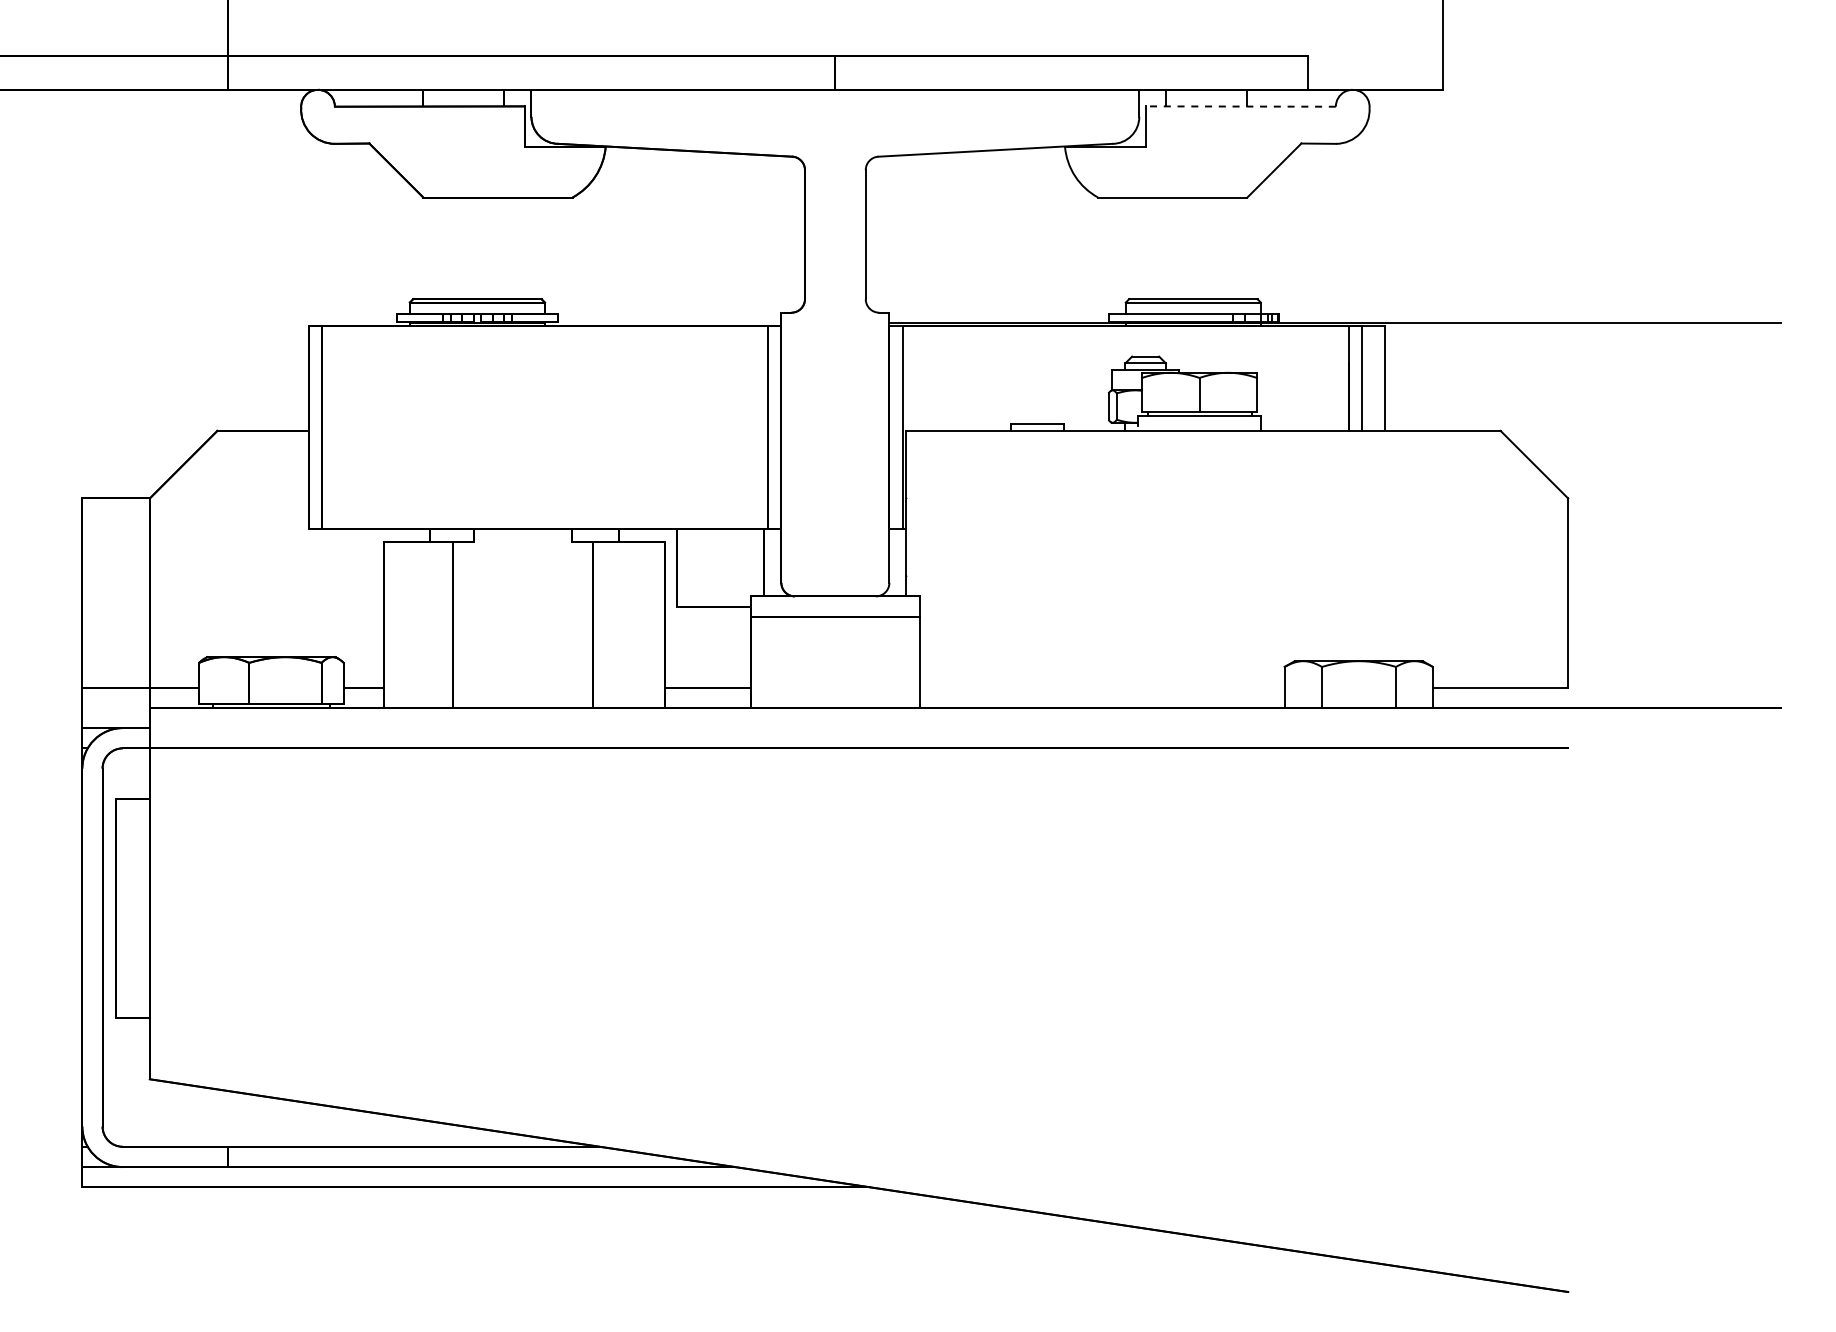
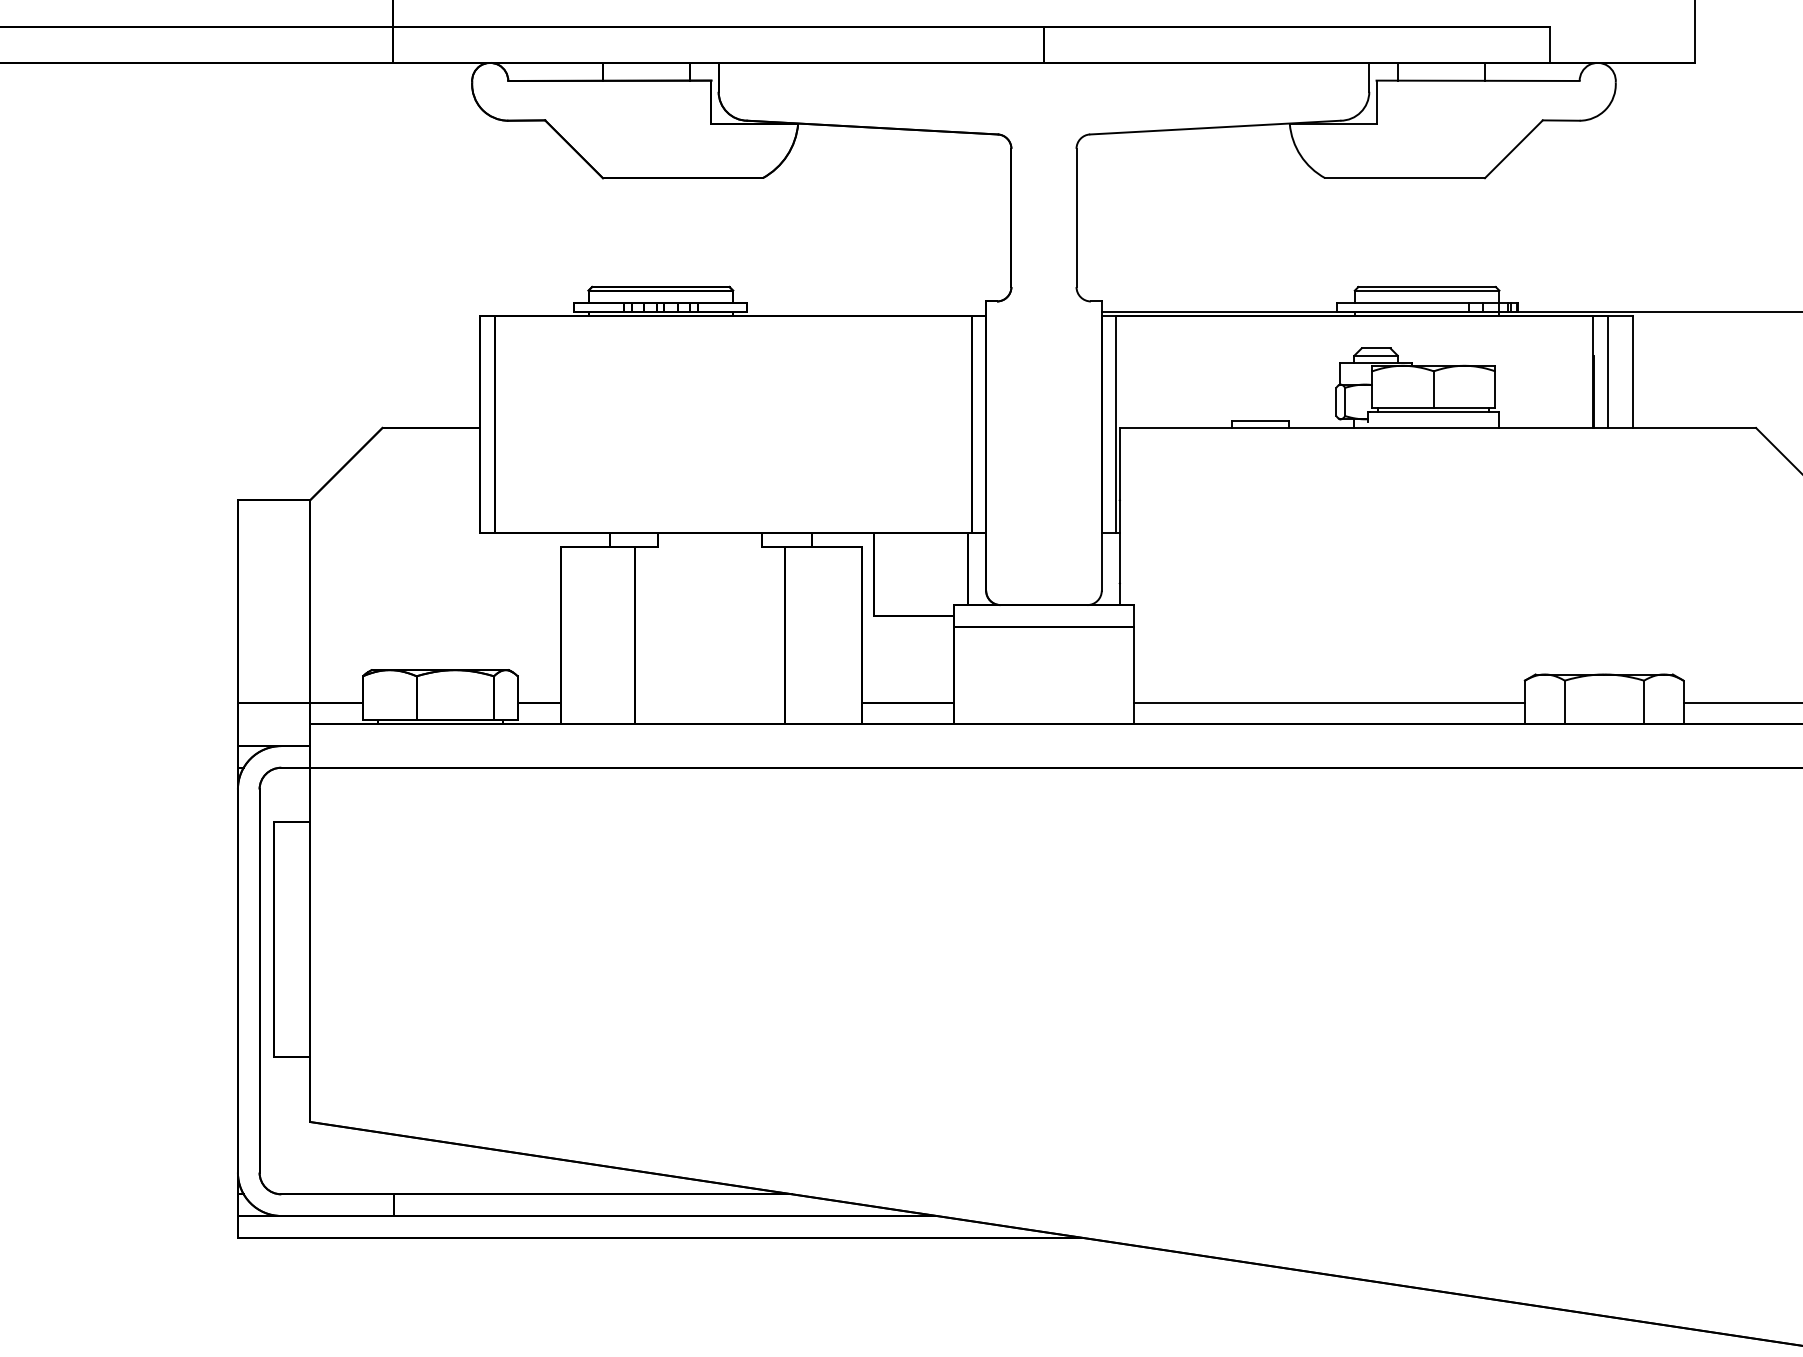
line: (1240, 106) -> (1477, 80), dashed -> solid
line: (1101, 687) -> (1328, 702), added

